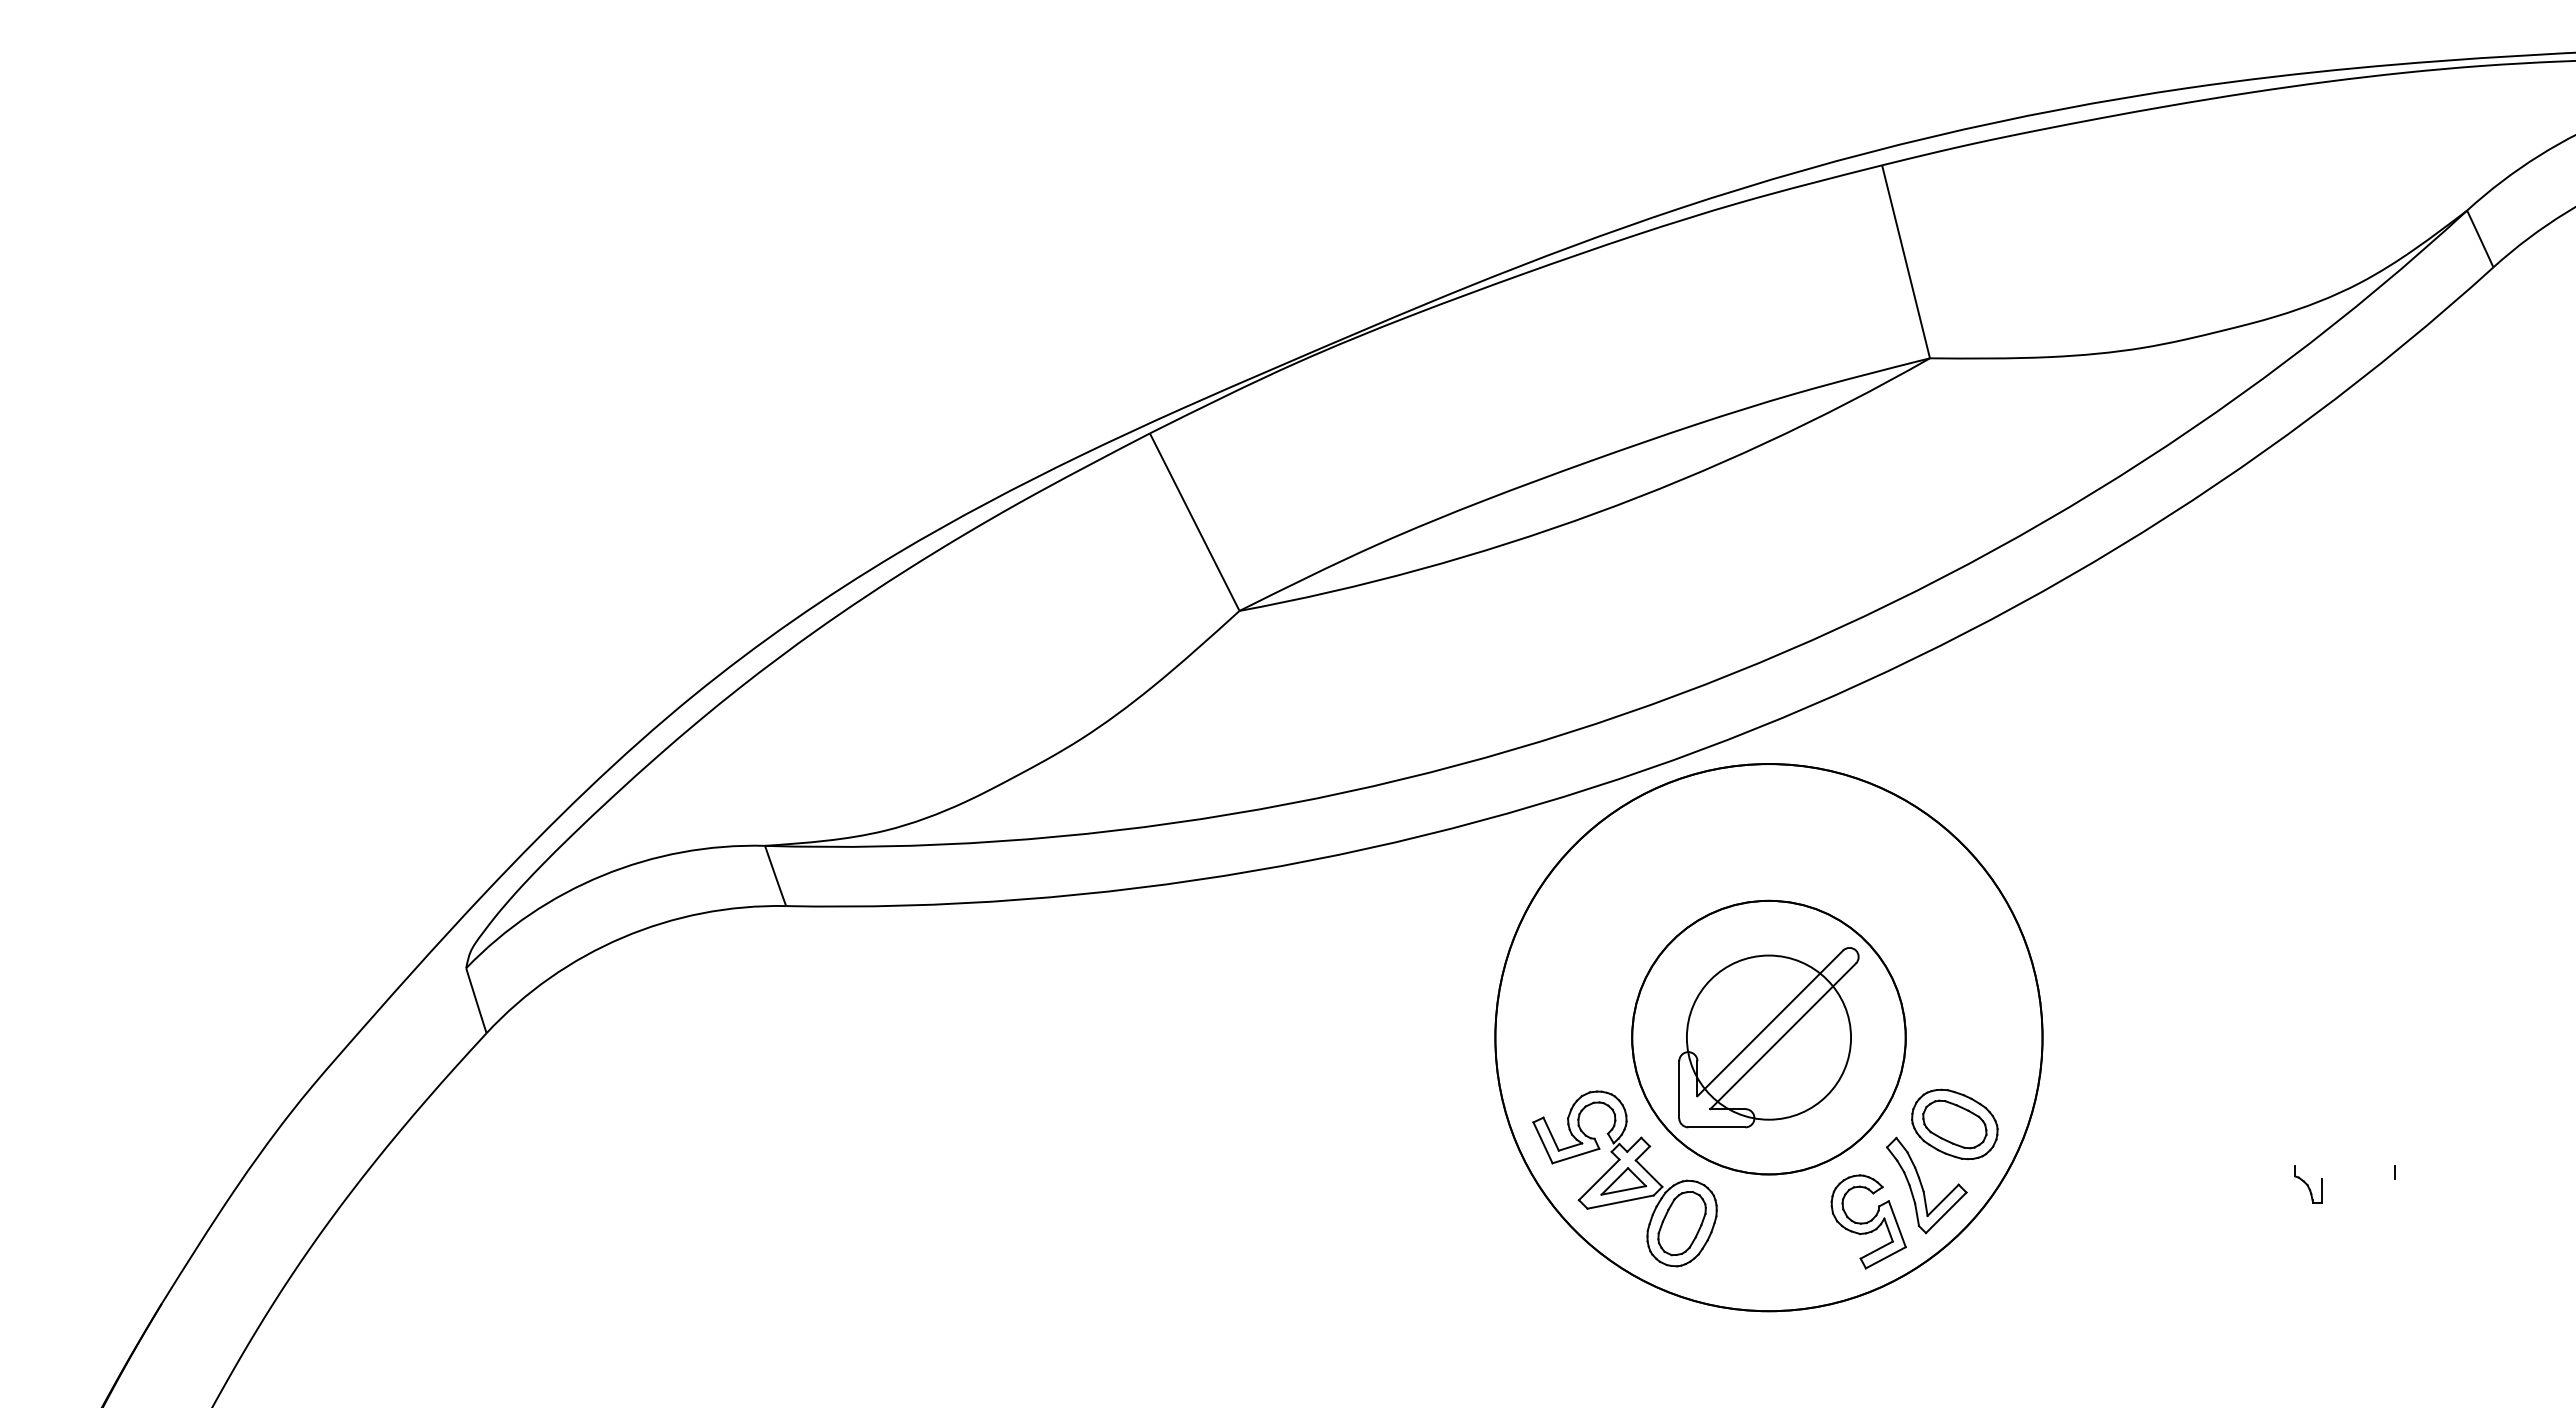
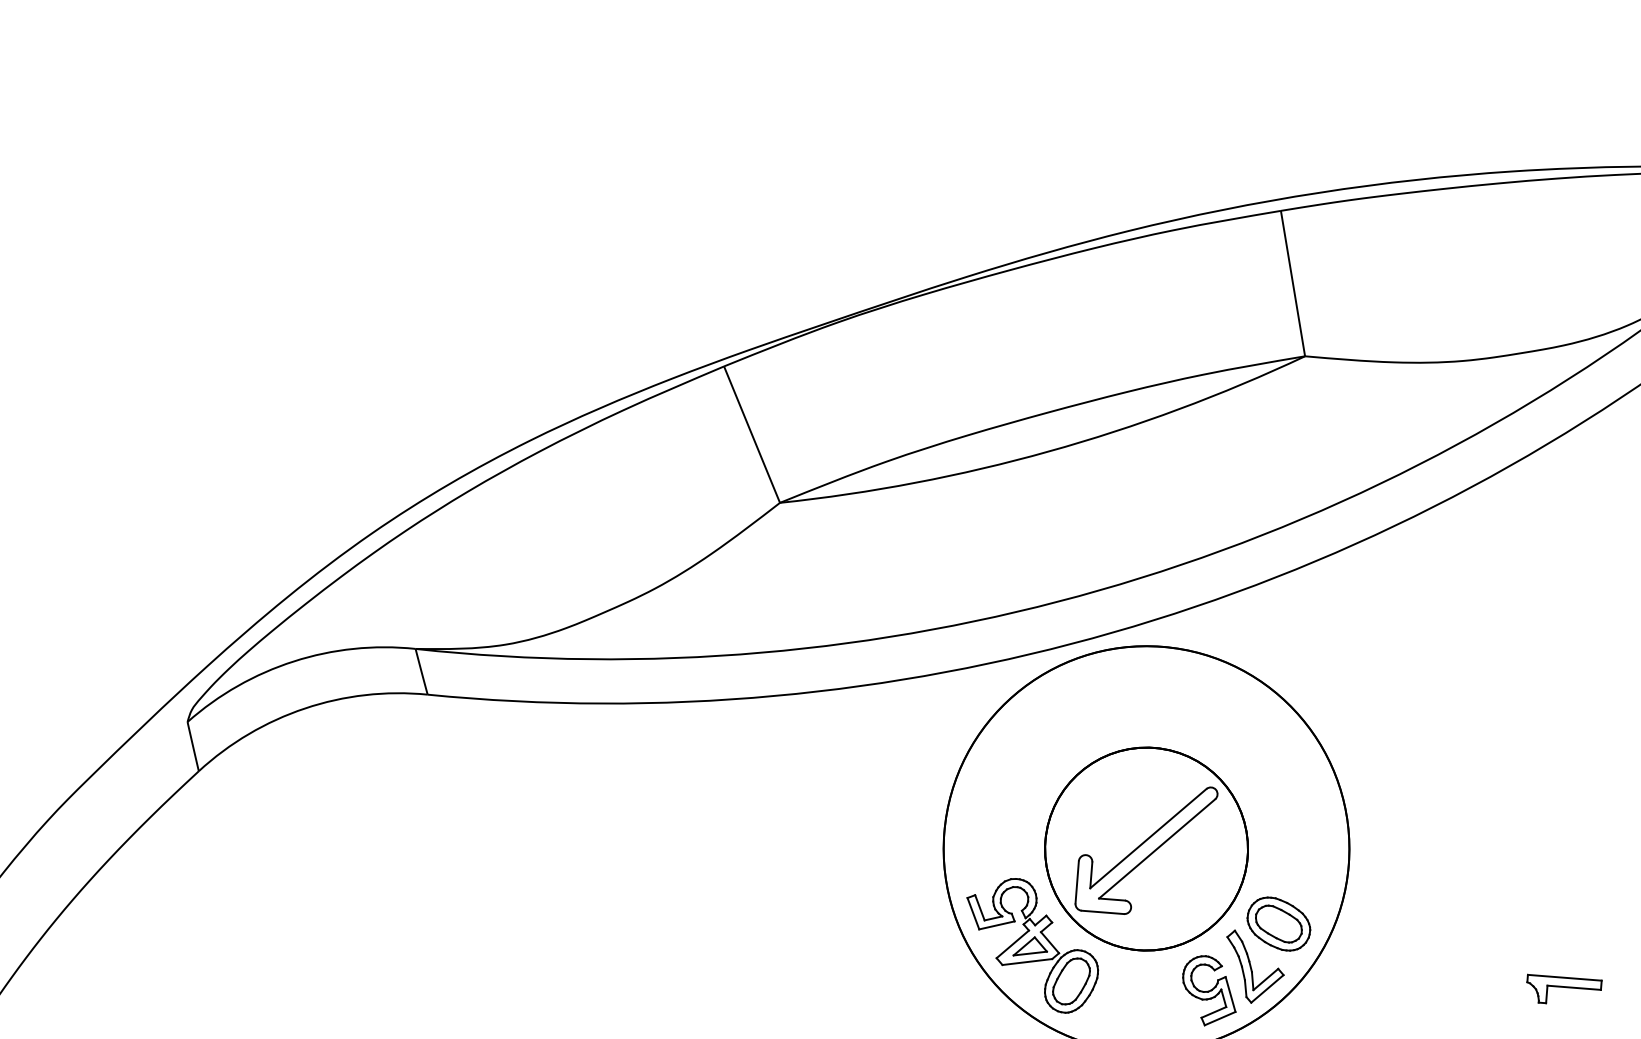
circle: (1768, 1037) -> (1146, 848), size x1.67
line: (2344, 1166) -> (1564, 977), added
line: (2358, 1178) -> (1574, 987), added

